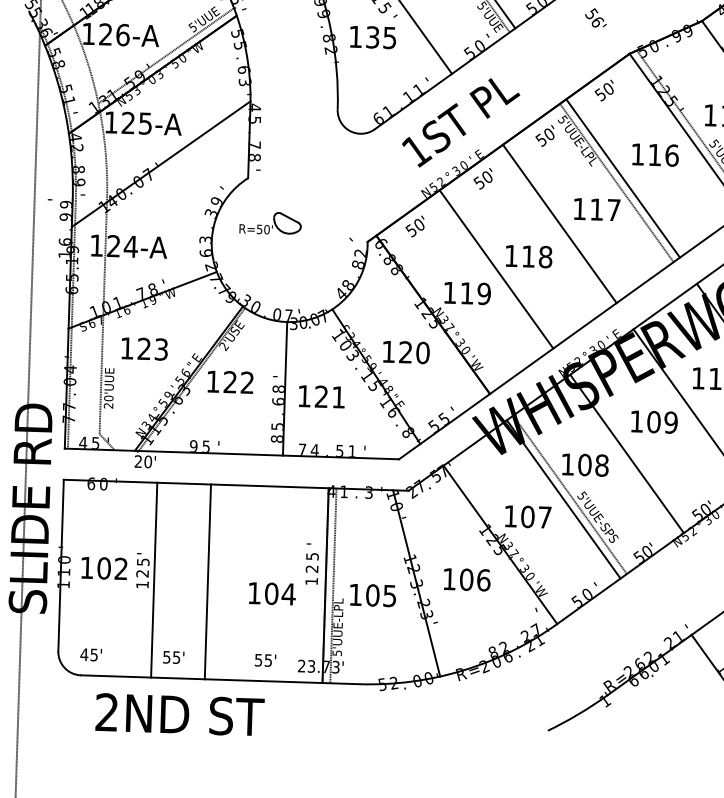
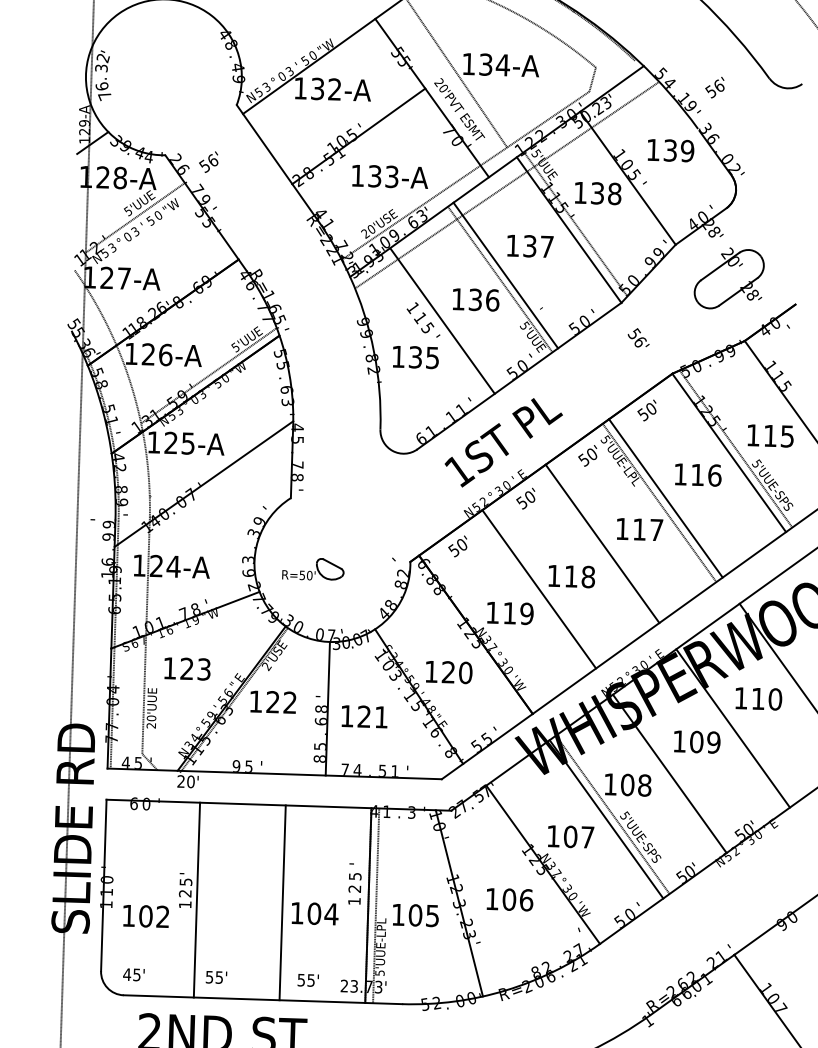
part: (270, 223) -> (313, 569), moved
text: (103, 568) -> (145, 916), moved
line: (207, 581) -> (282, 902), moved

